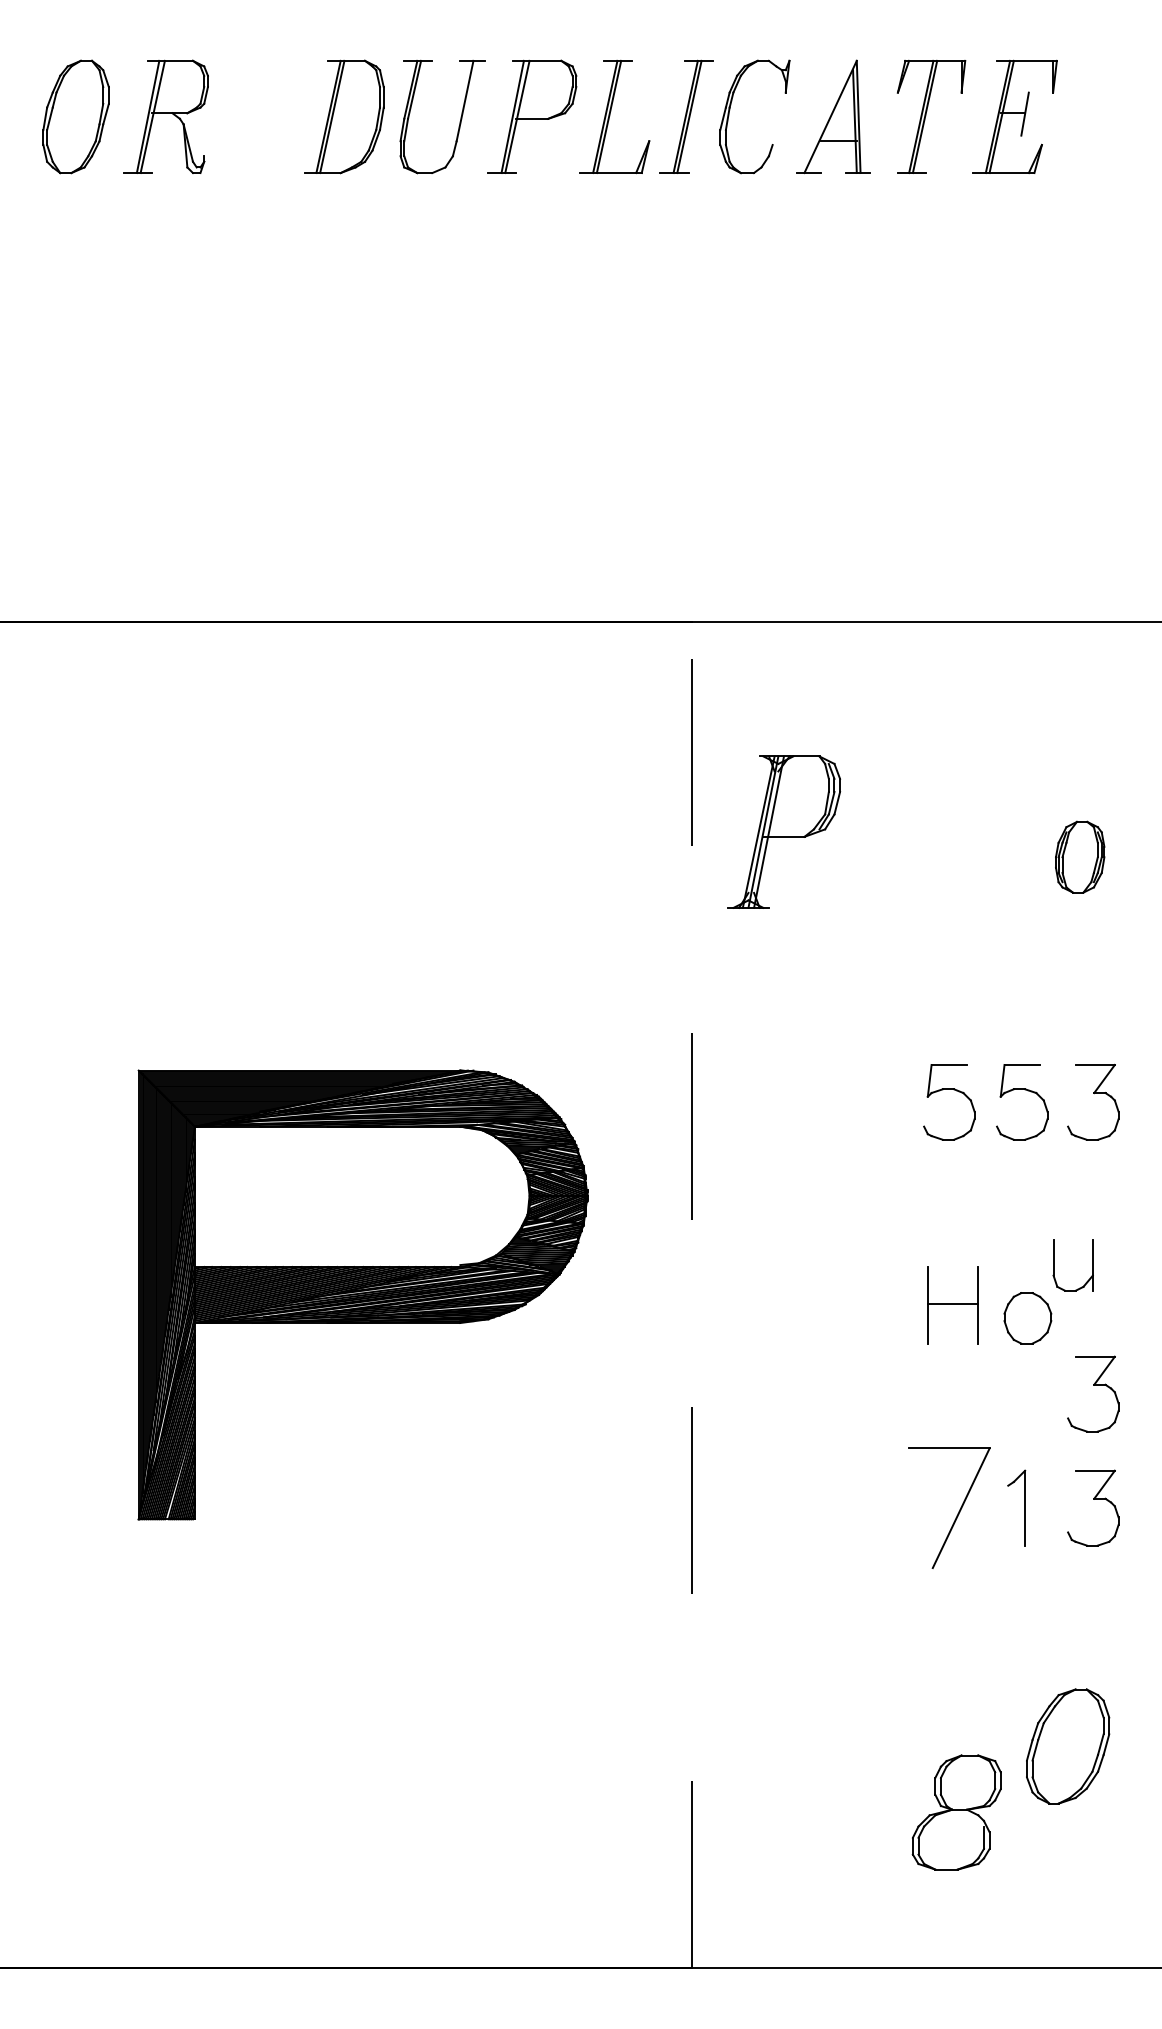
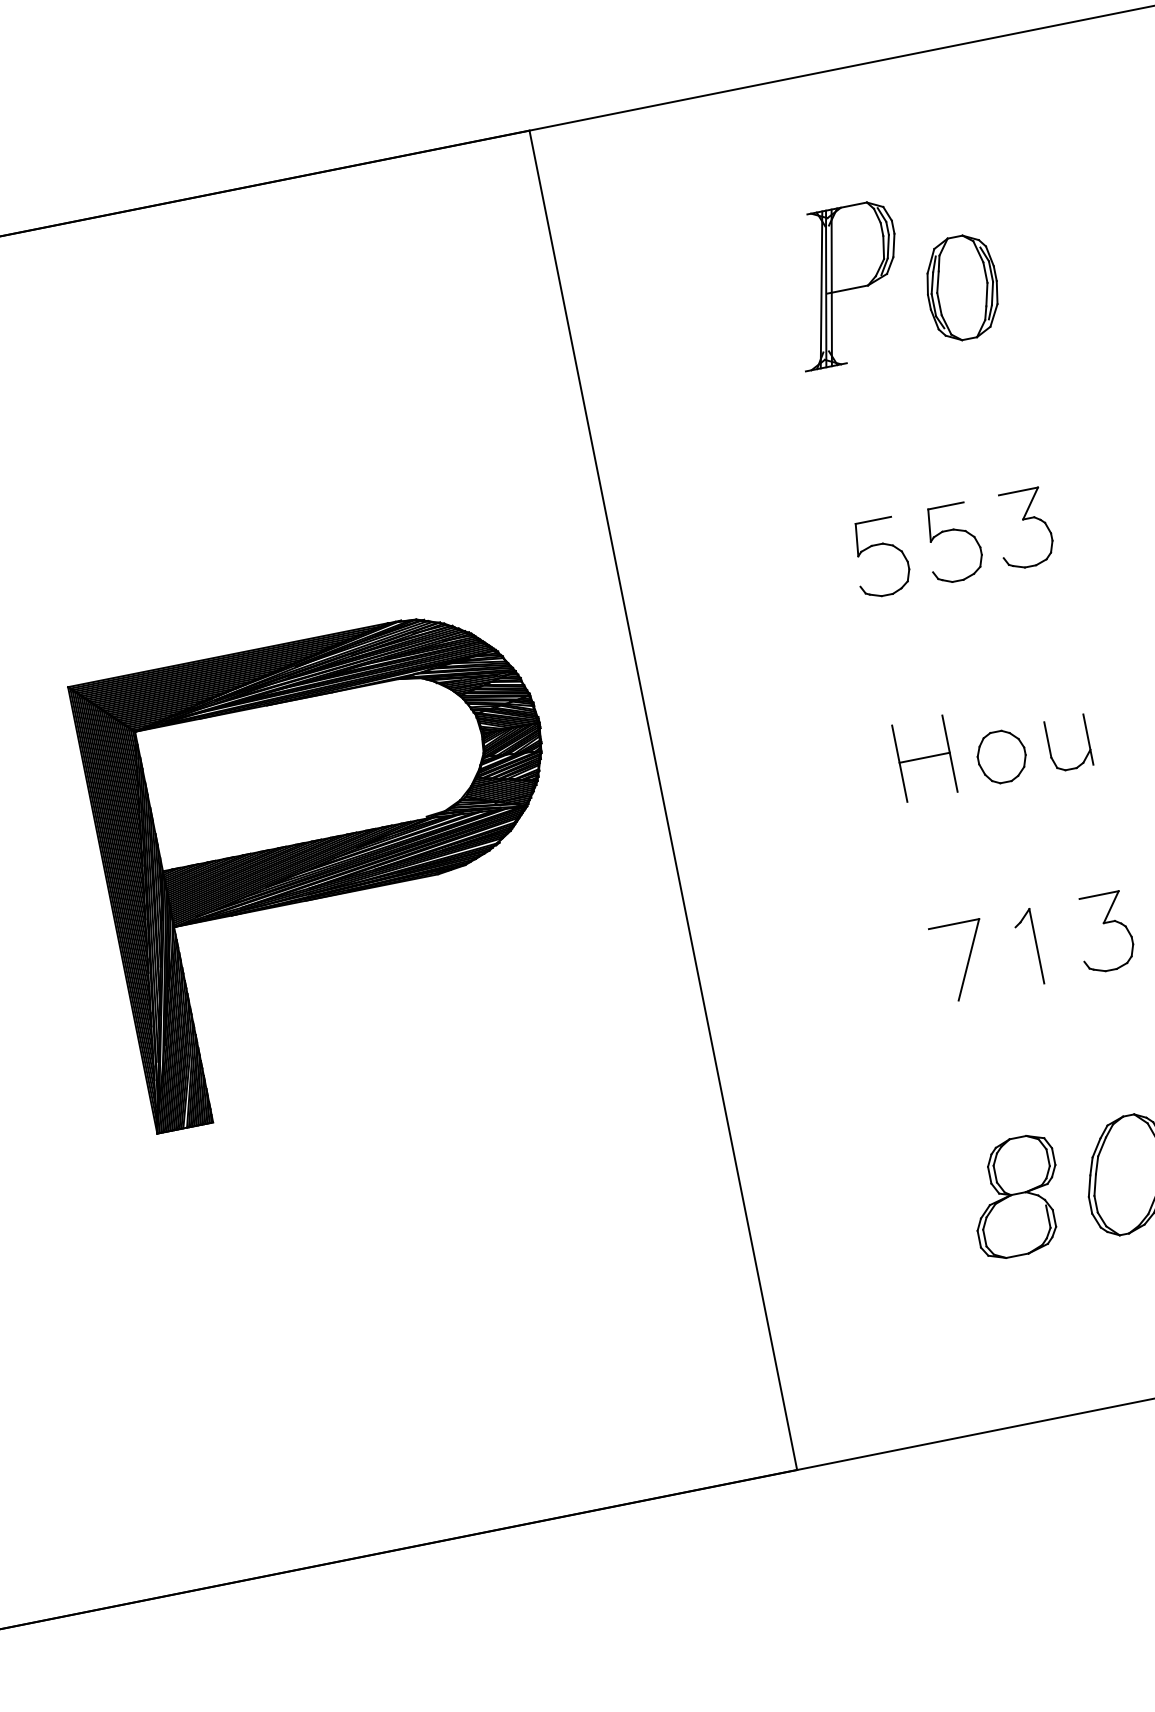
part: (784, 831) -> (847, 284), moved
part: (1079, 856) -> (961, 287), size x1.43
part: (1054, 1265) -> (1050, 747), moved
line: (692, 1294) -> (663, 799), dashed -> solid
part: (1093, 1385) -> (1080, 810), removed
part: (949, 1507) -> (961, 960), size x0.62
part: (956, 1812) -> (1015, 1196), moved

